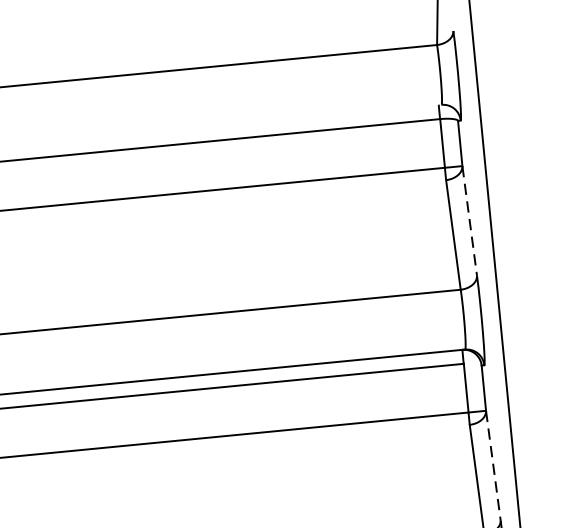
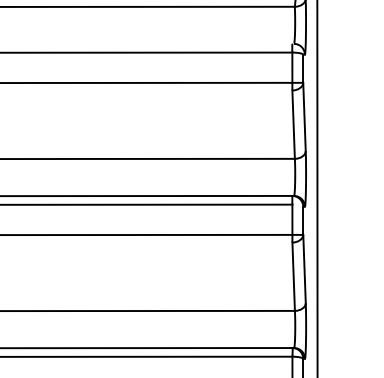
line: (469, 221) -> (304, 117), dashed -> solid
line: (493, 466) -> (304, 269), dashed -> solid

